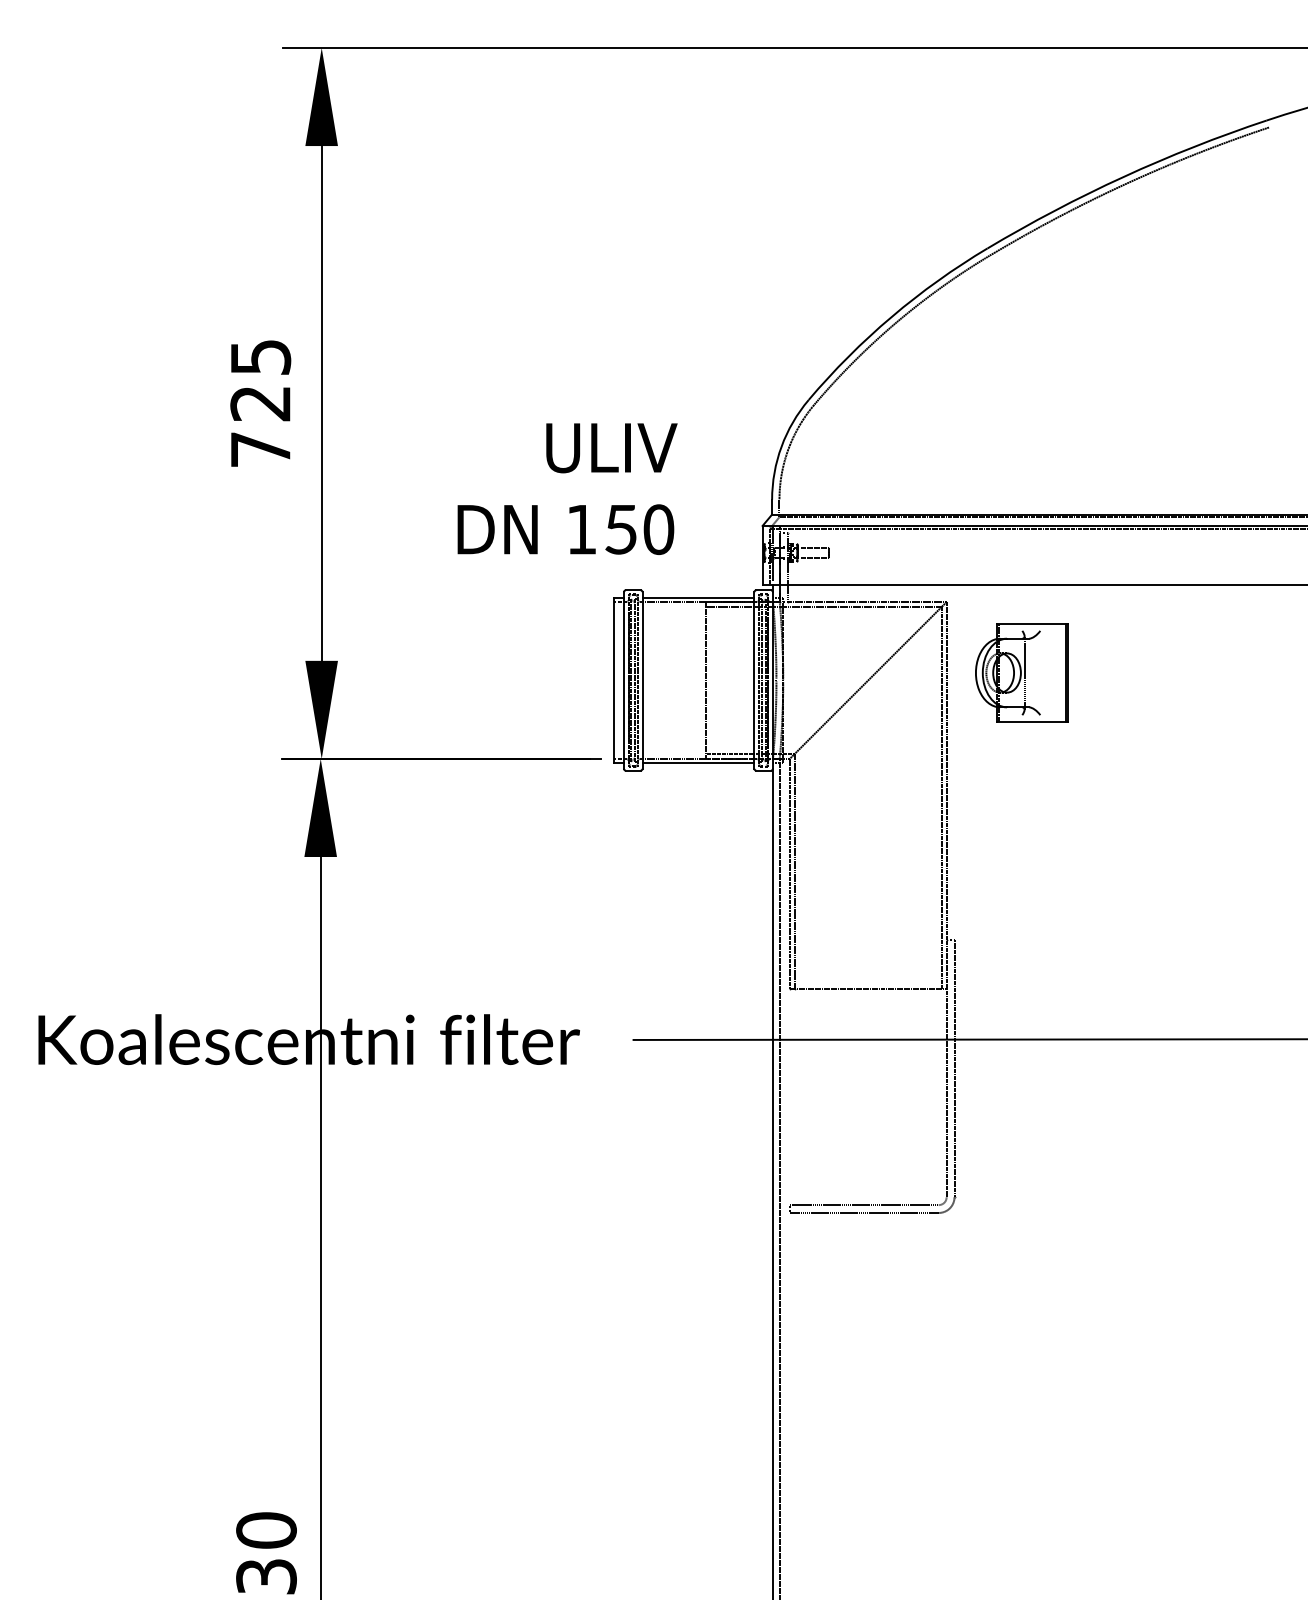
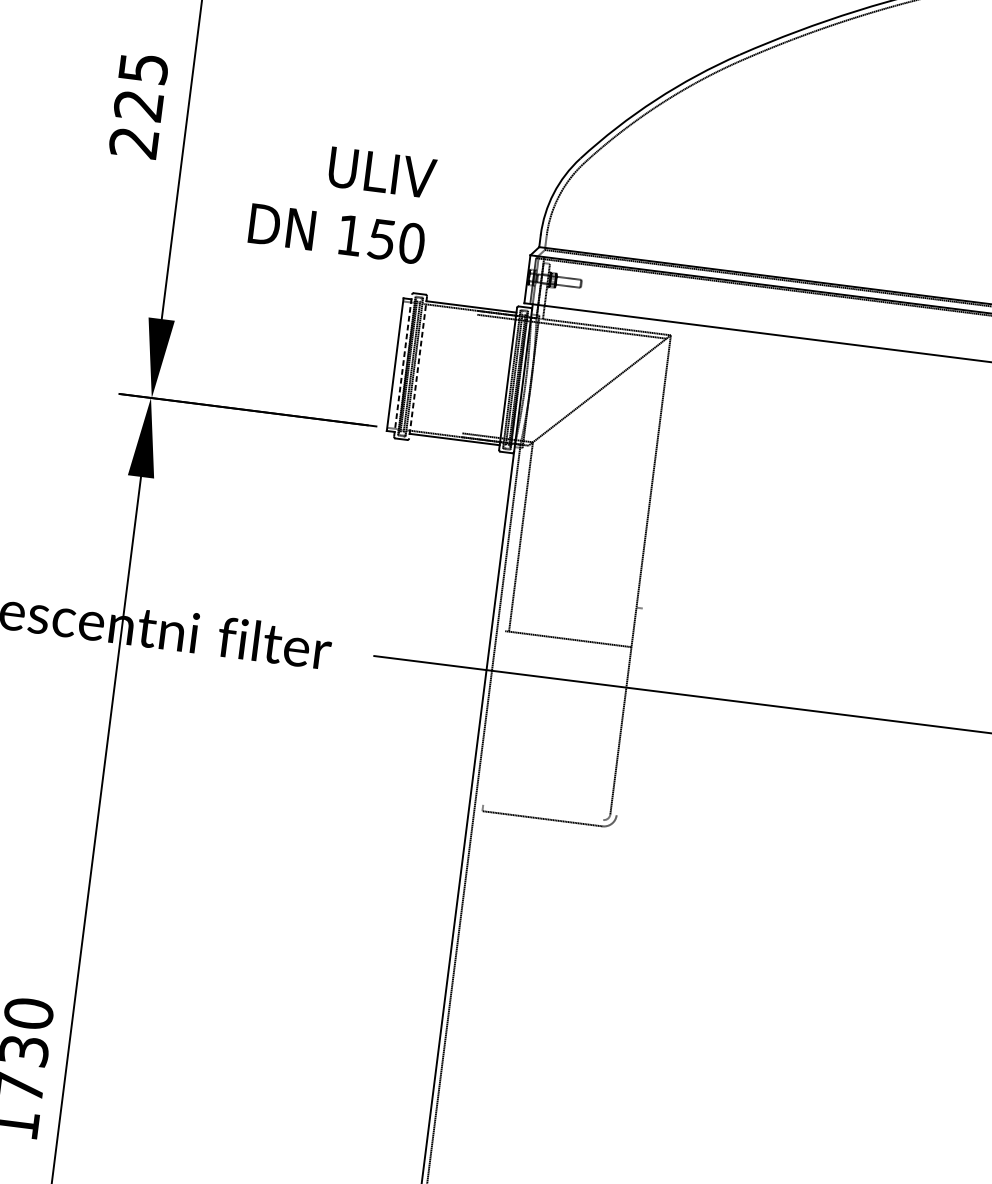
text: (260, 449) -> (133, 142), 725 -> 225
text: (567, 488) -> (342, 200), moved
part: (1021, 672) -> (723, 399), removed
line: (623, 679) -> (402, 364), solid -> dashed
line: (642, 680) -> (418, 367), solid -> dashed
line: (706, 680) -> (469, 374), removed
line: (941, 797) -> (646, 492), removed
line: (789, 873) -> (516, 537), removed
line: (954, 1068) -> (629, 711), removed
line: (863, 1205) -> (542, 812), removed

